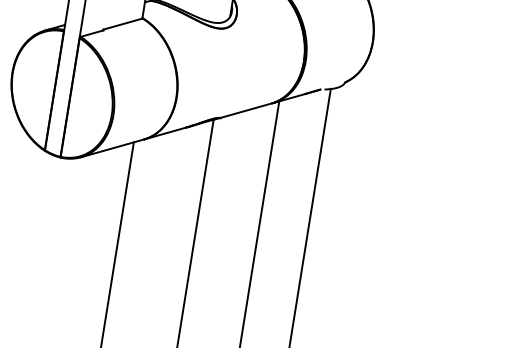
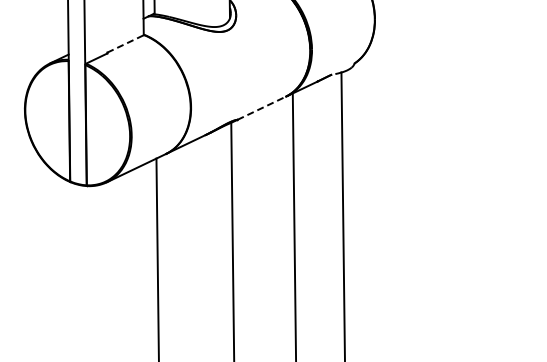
line: (122, 23) -> (125, 43), solid -> dashed
line: (245, 110) -> (261, 108), solid -> dashed

